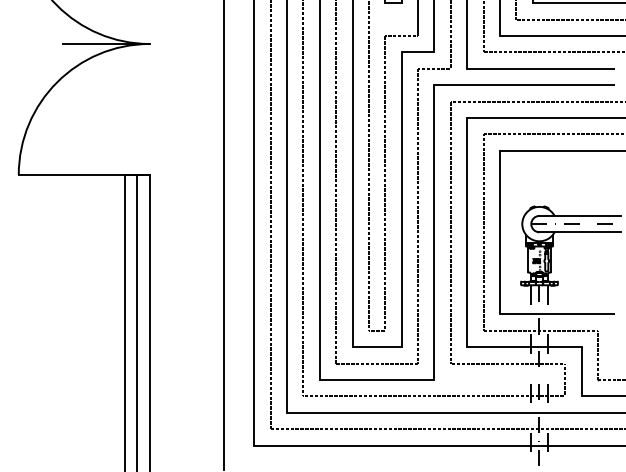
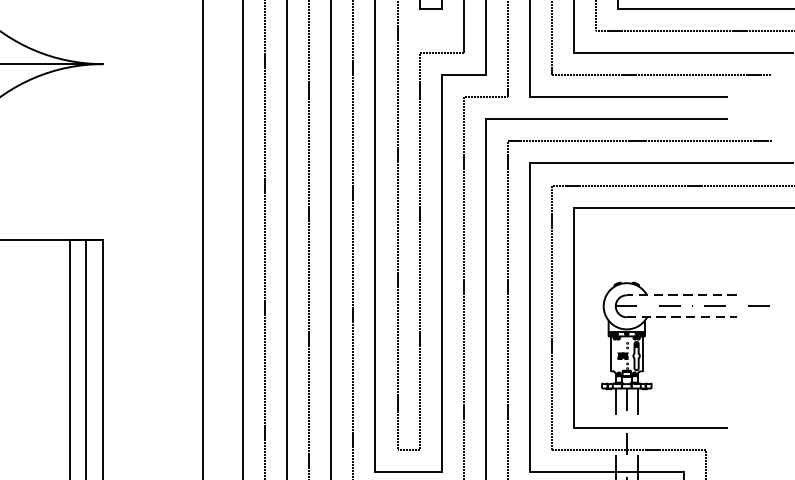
line: (580, 215) -> (681, 294), solid -> dashed
line: (580, 232) -> (681, 317), solid -> dashed

